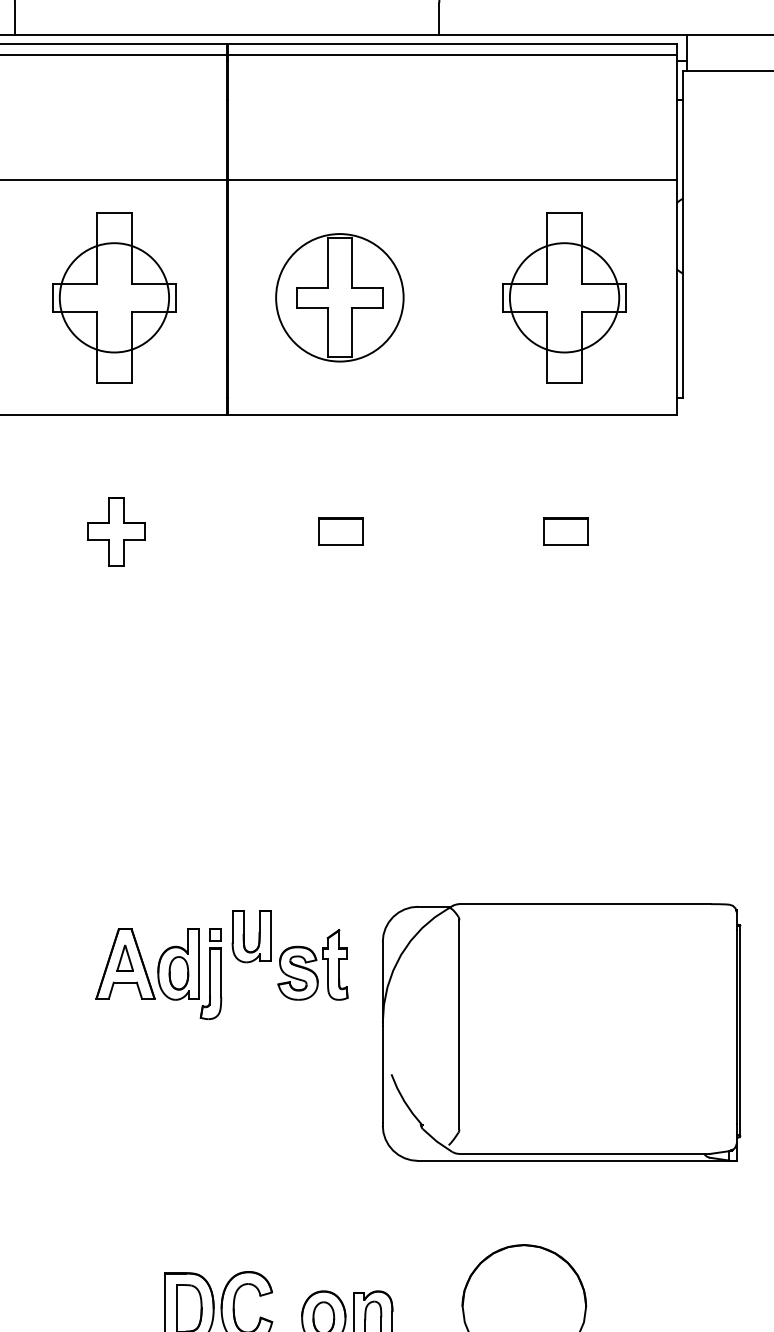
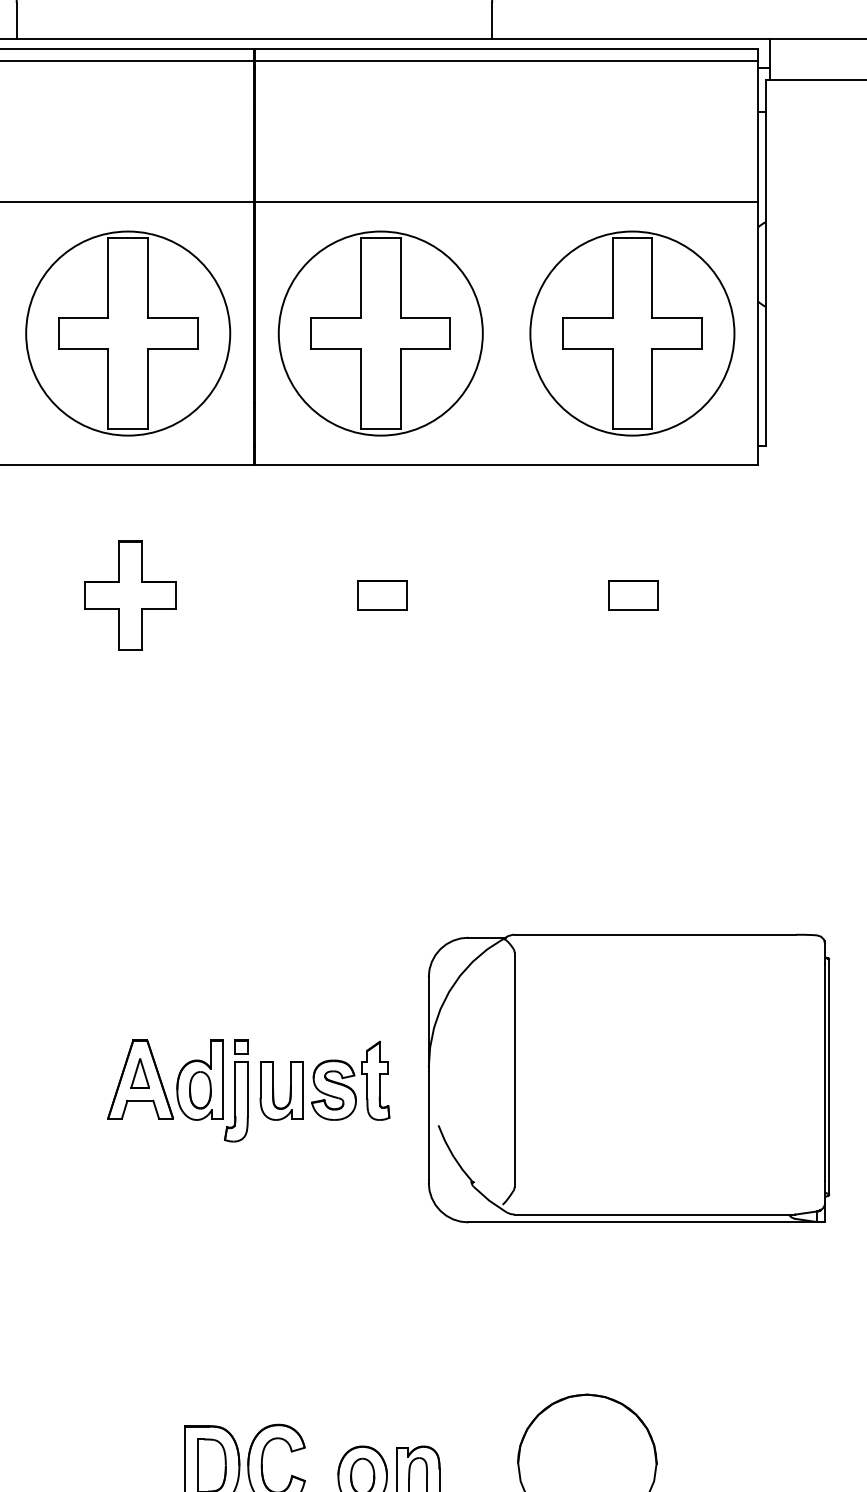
circle: (114, 297) -> (128, 333), size x1.67
part: (339, 297) -> (380, 333), size x1.43
circle: (564, 297) -> (632, 333), size x1.67
part: (116, 531) -> (130, 595), size x1.43
part: (245, 938) -> (274, 1093), moved
part: (561, 1032) -> (629, 1078), moved

